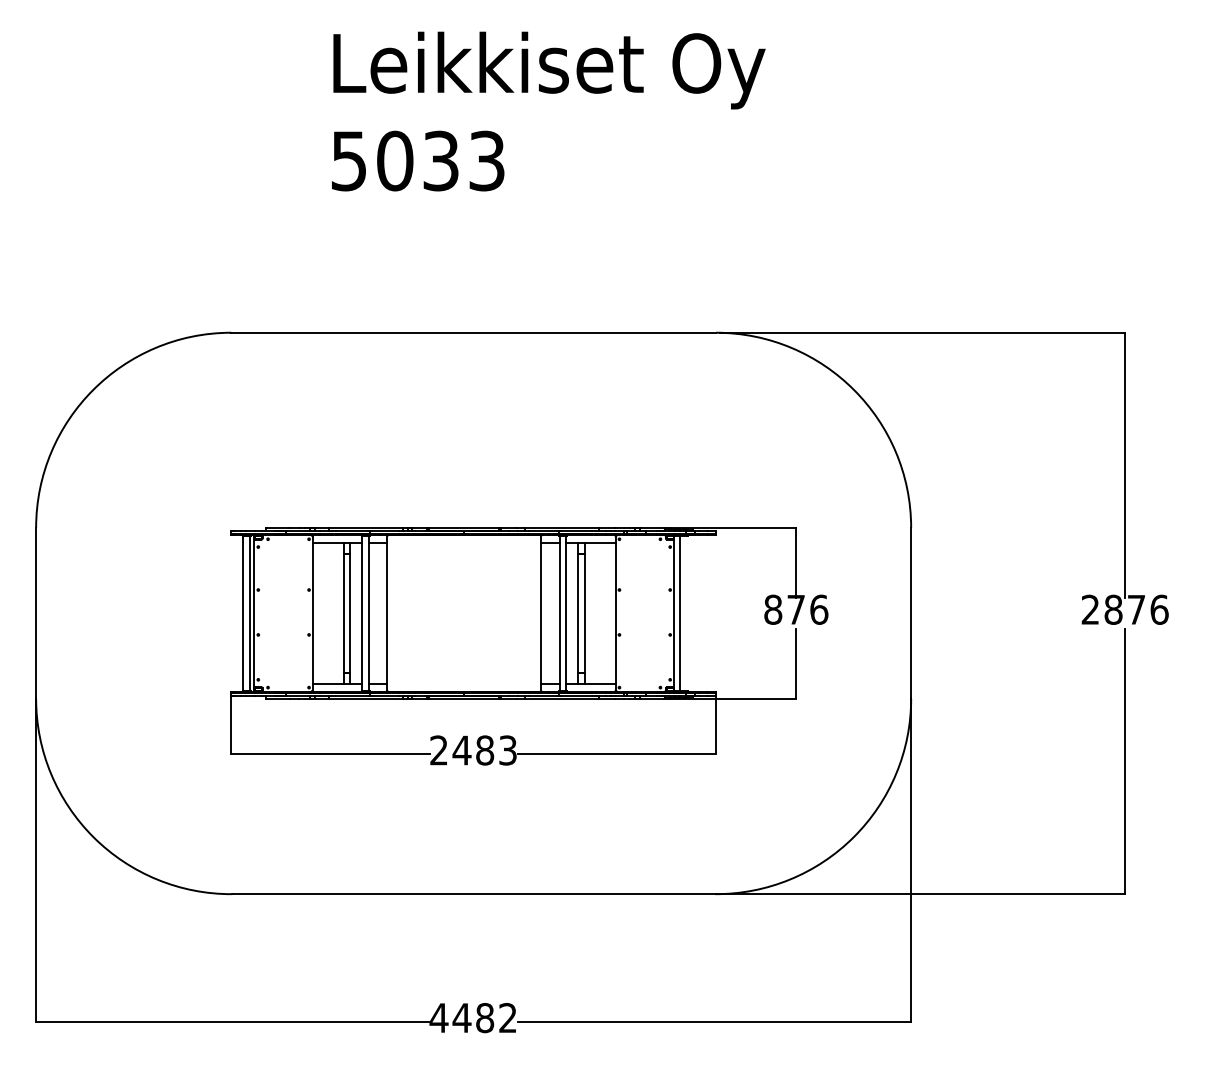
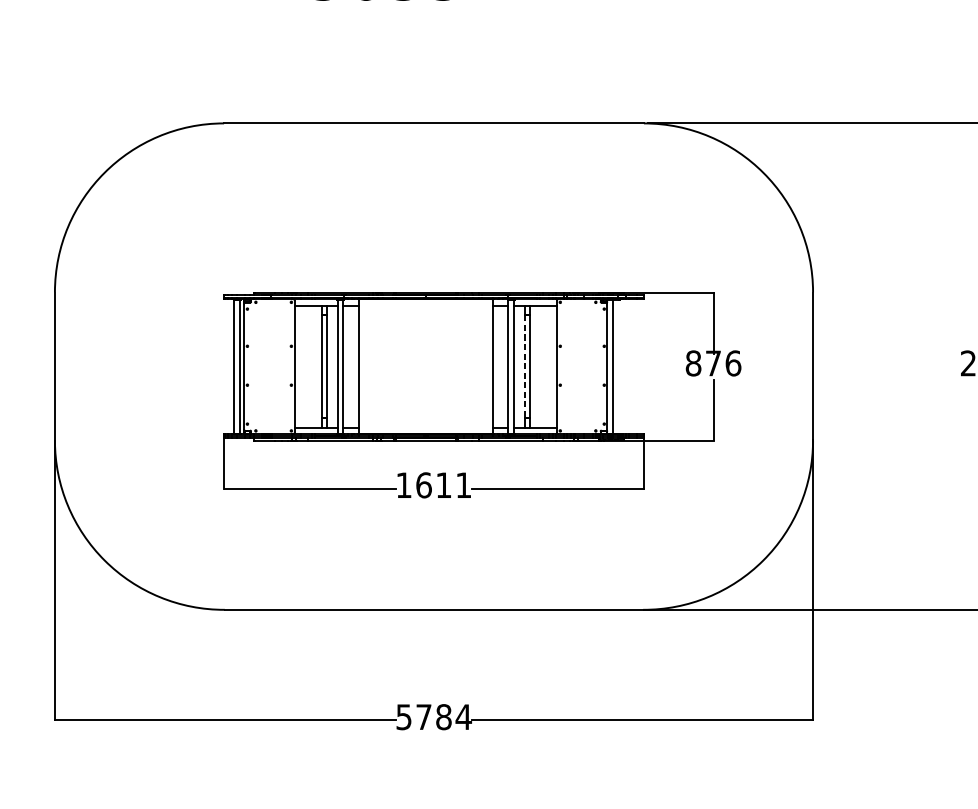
line: (578, 613) -> (524, 366), solid -> dashed
text: (473, 750) -> (433, 485), 2483 -> 1611
text: (473, 1018) -> (433, 717), 4482 -> 5784

